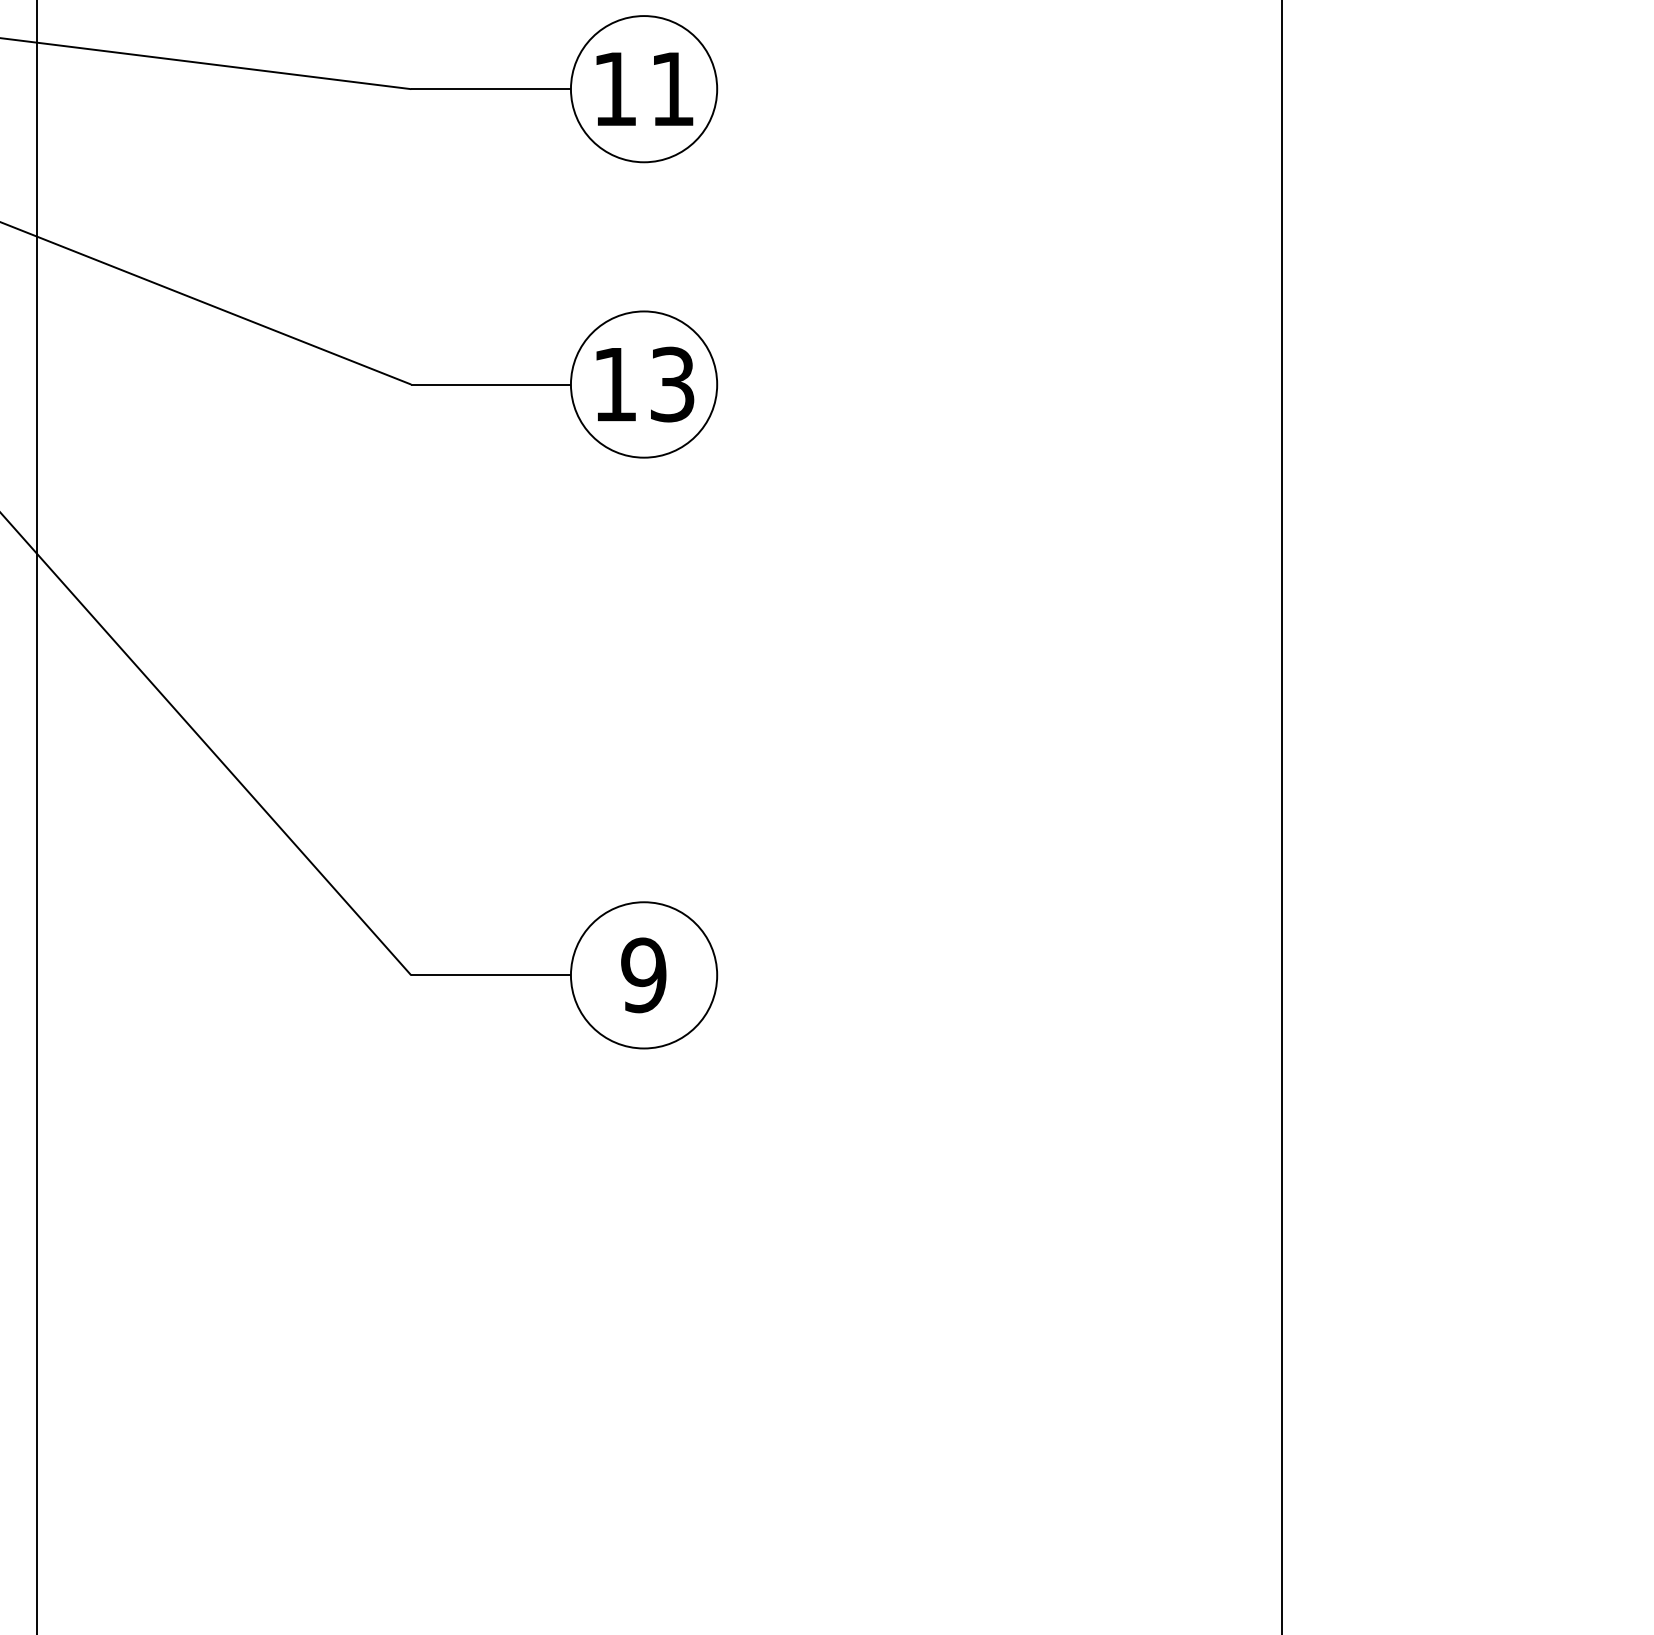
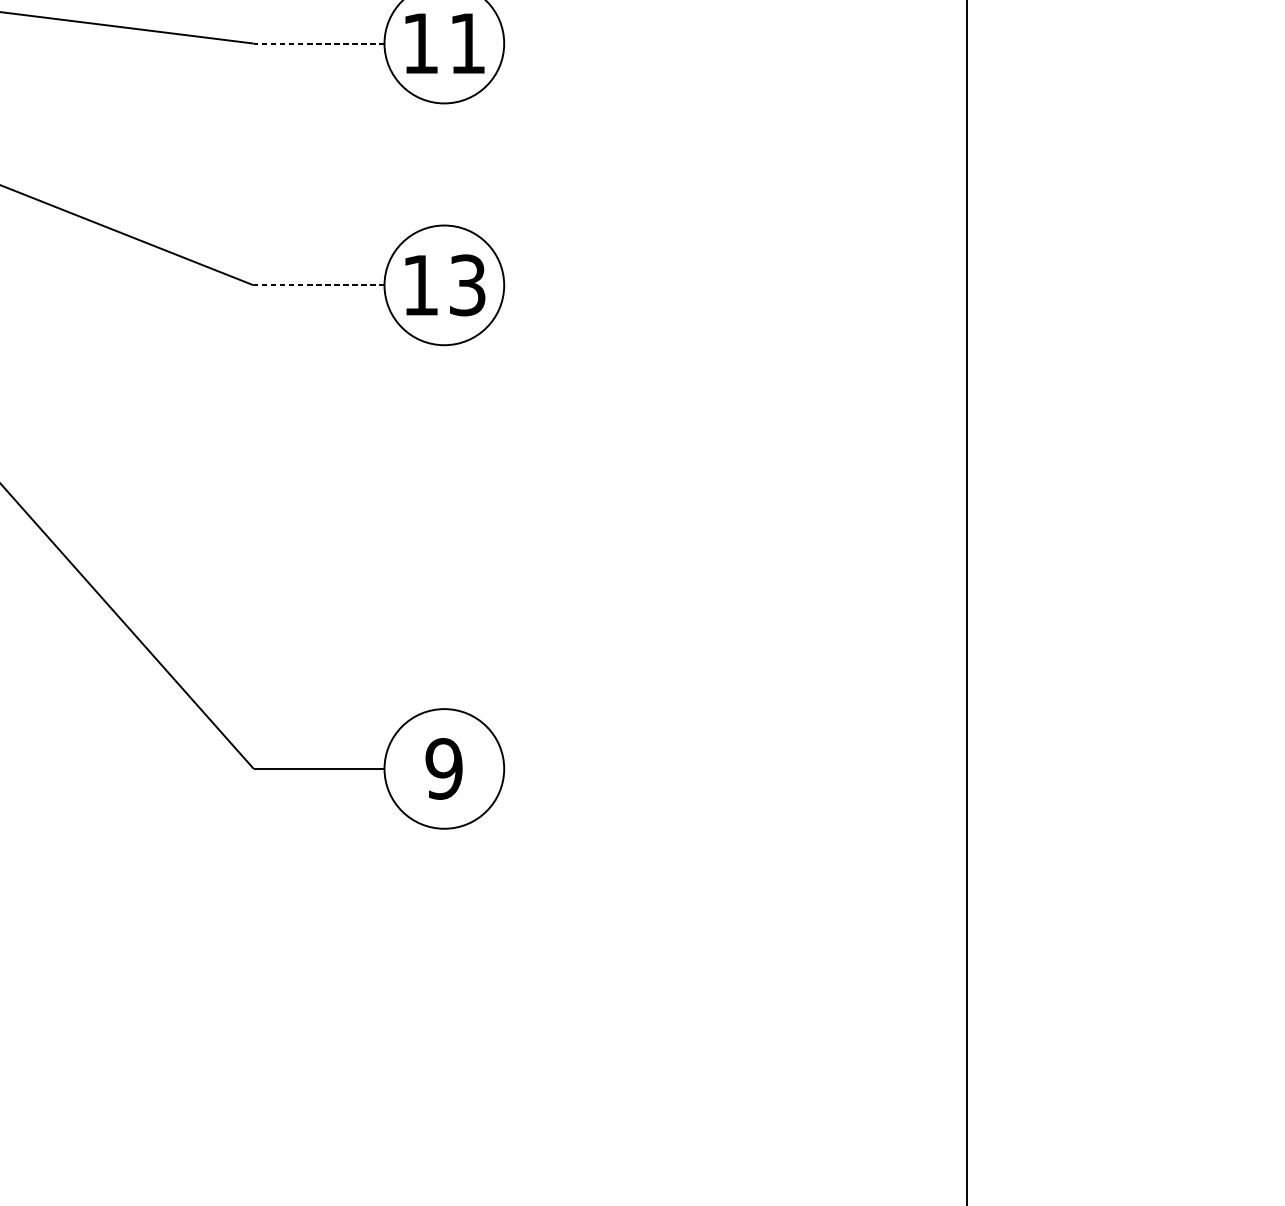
line: (491, 89) -> (319, 43), solid -> dashed
line: (491, 384) -> (319, 285), solid -> dashed

